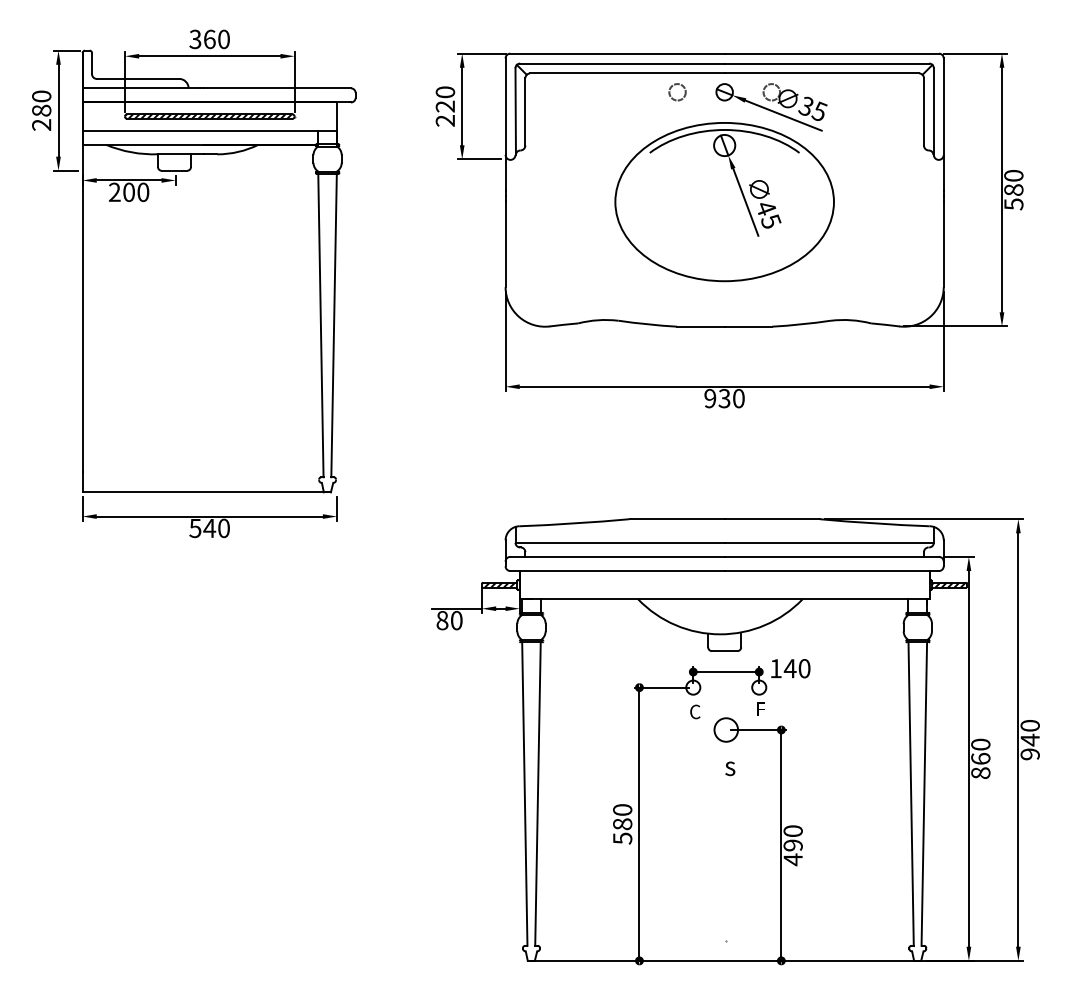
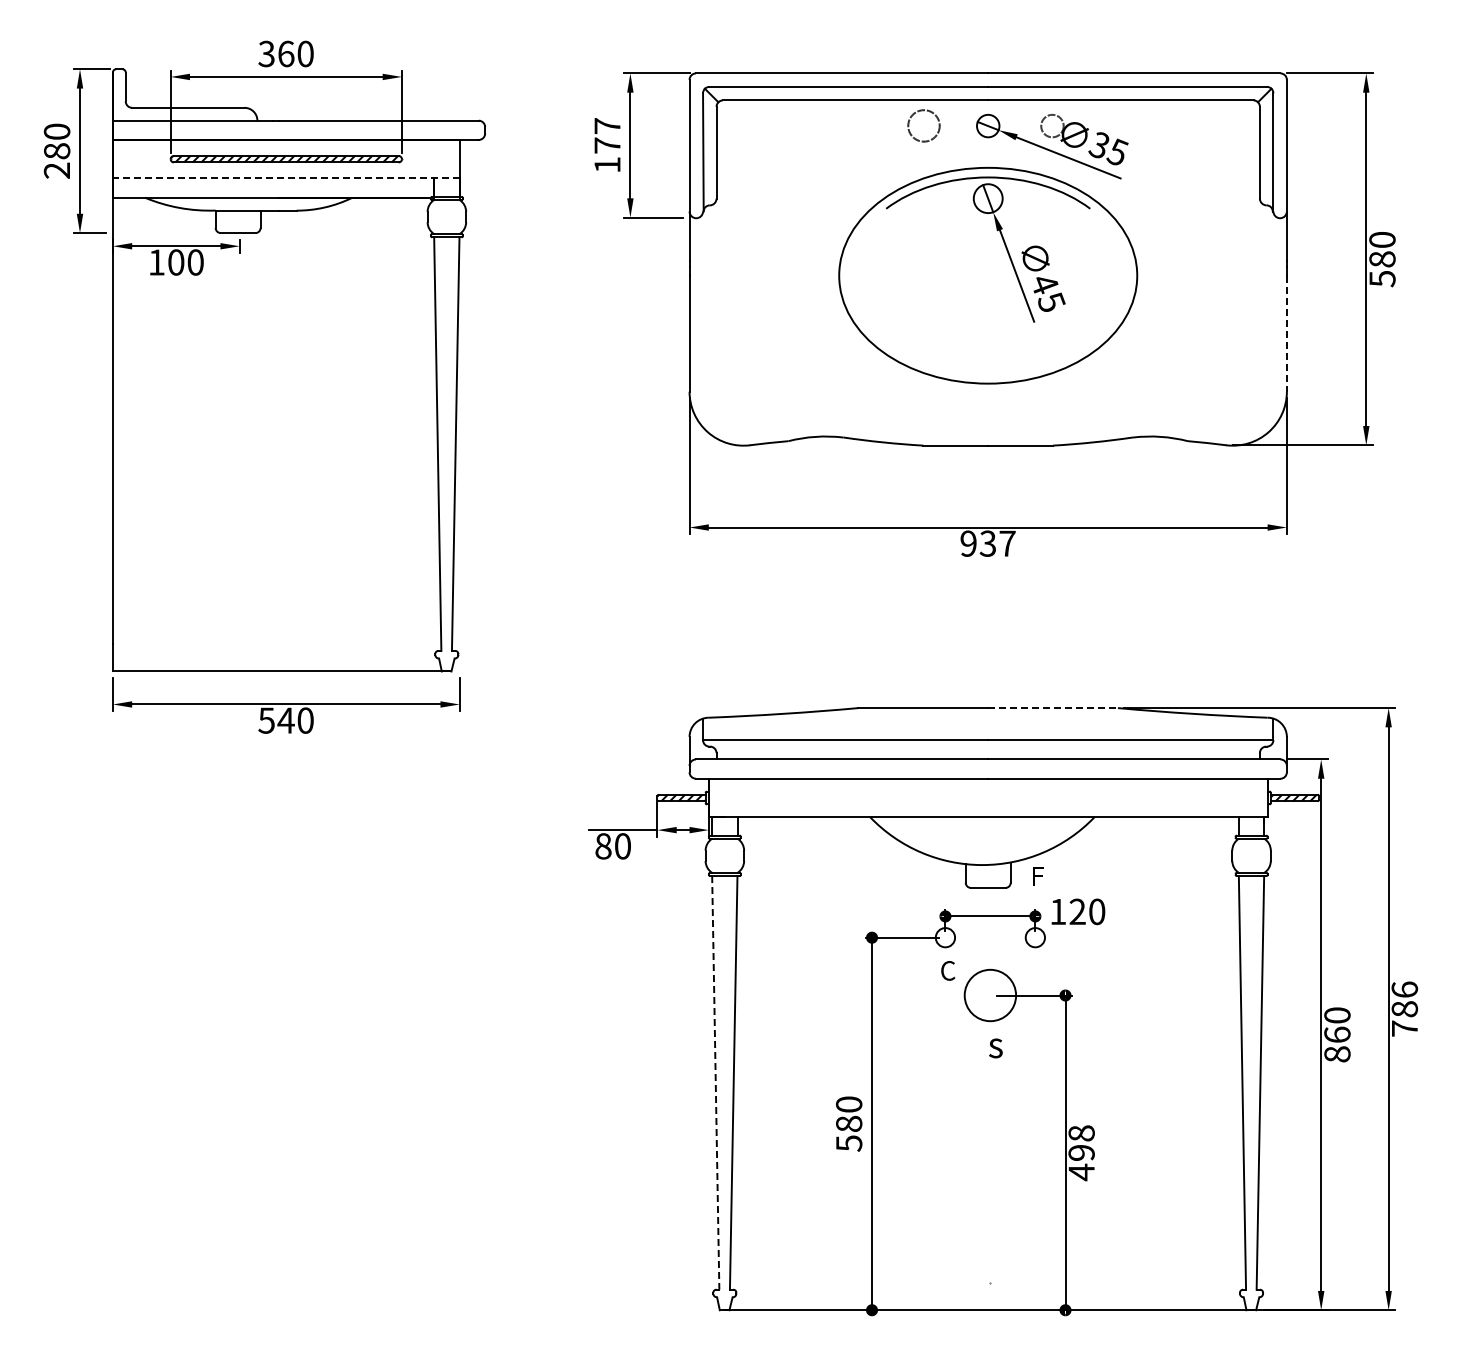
circle: (677, 92) -> (923, 126), size x1.4
text: (445, 106) -> (607, 145), 220 -> 177
line: (209, 130) -> (285, 178), solid -> dashed
text: (114, 192) -> (156, 262), 200 -> 100
line: (943, 244) -> (1286, 333), solid -> dashed
text: (738, 398) -> (1007, 543), 930 -> 937
line: (772, 519) -> (1053, 708), solid -> dashed
text: (790, 668) -> (1077, 911), 140 -> 120
text: (761, 709) -> (1038, 876), moved
circle: (726, 730) -> (990, 995), size x1.6
text: (1030, 739) -> (1404, 1008), 940 -> 786
line: (524, 793) -> (715, 1082), solid -> dashed
text: (793, 831) -> (1081, 1133), 490 -> 498

